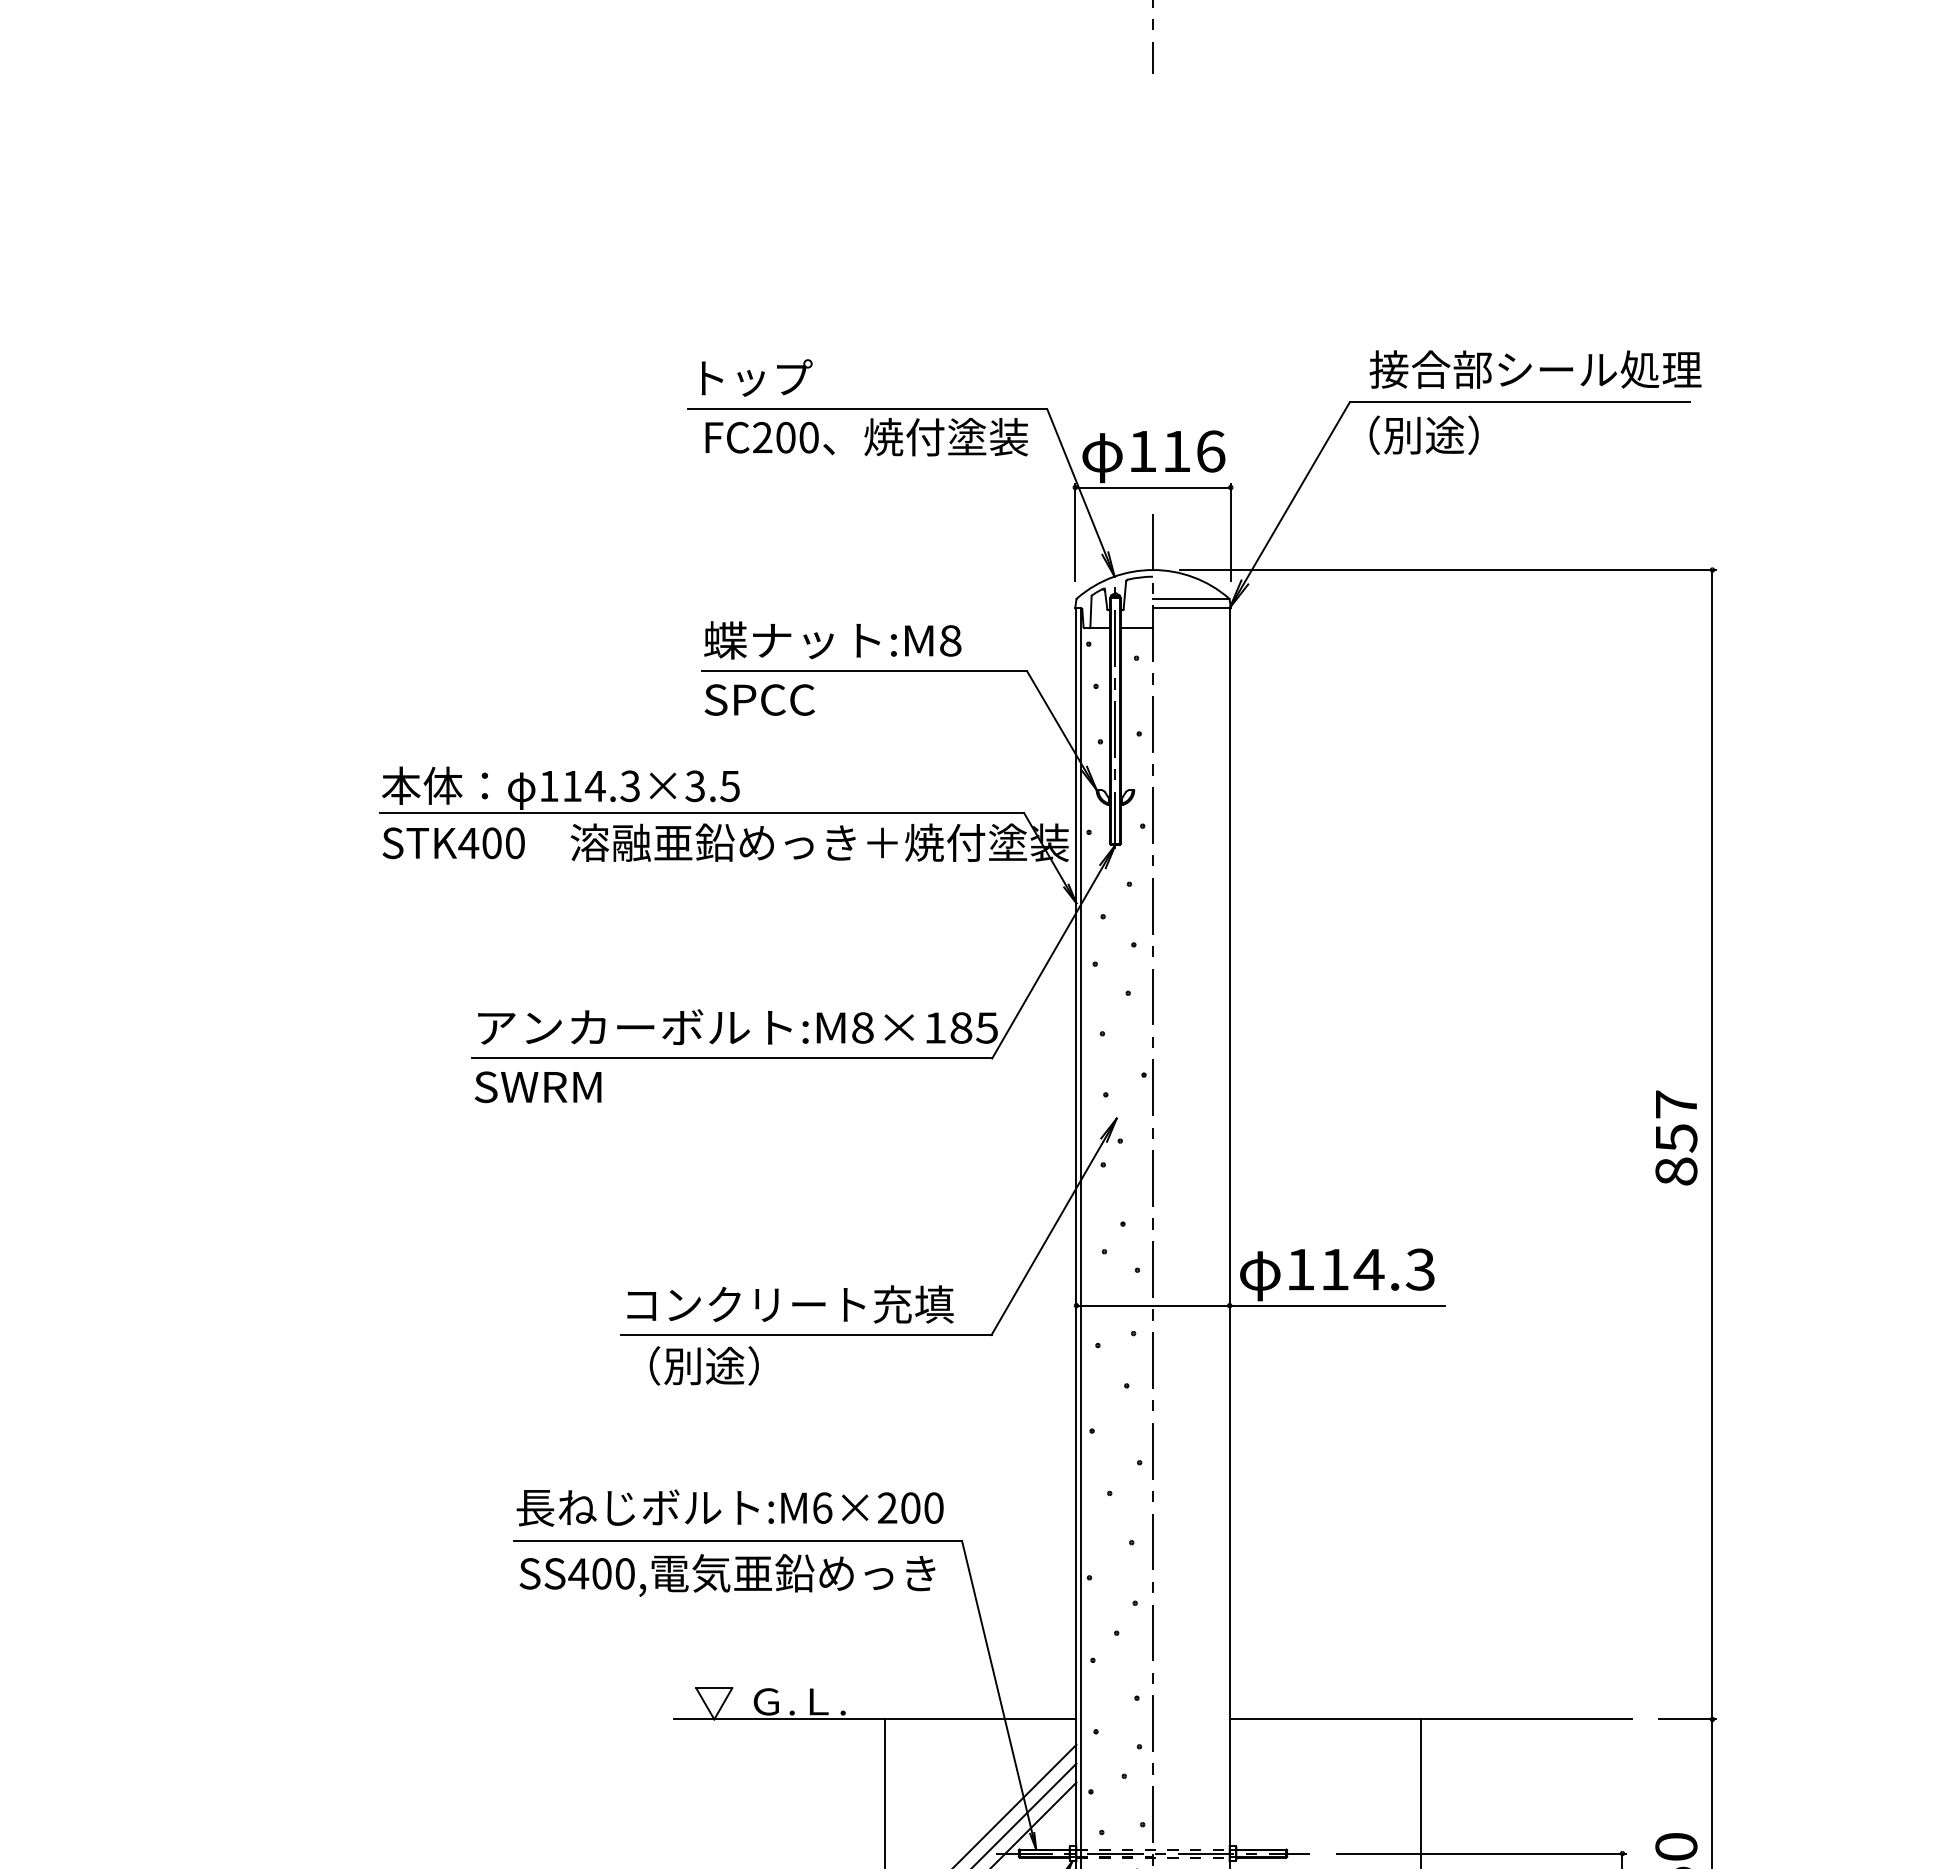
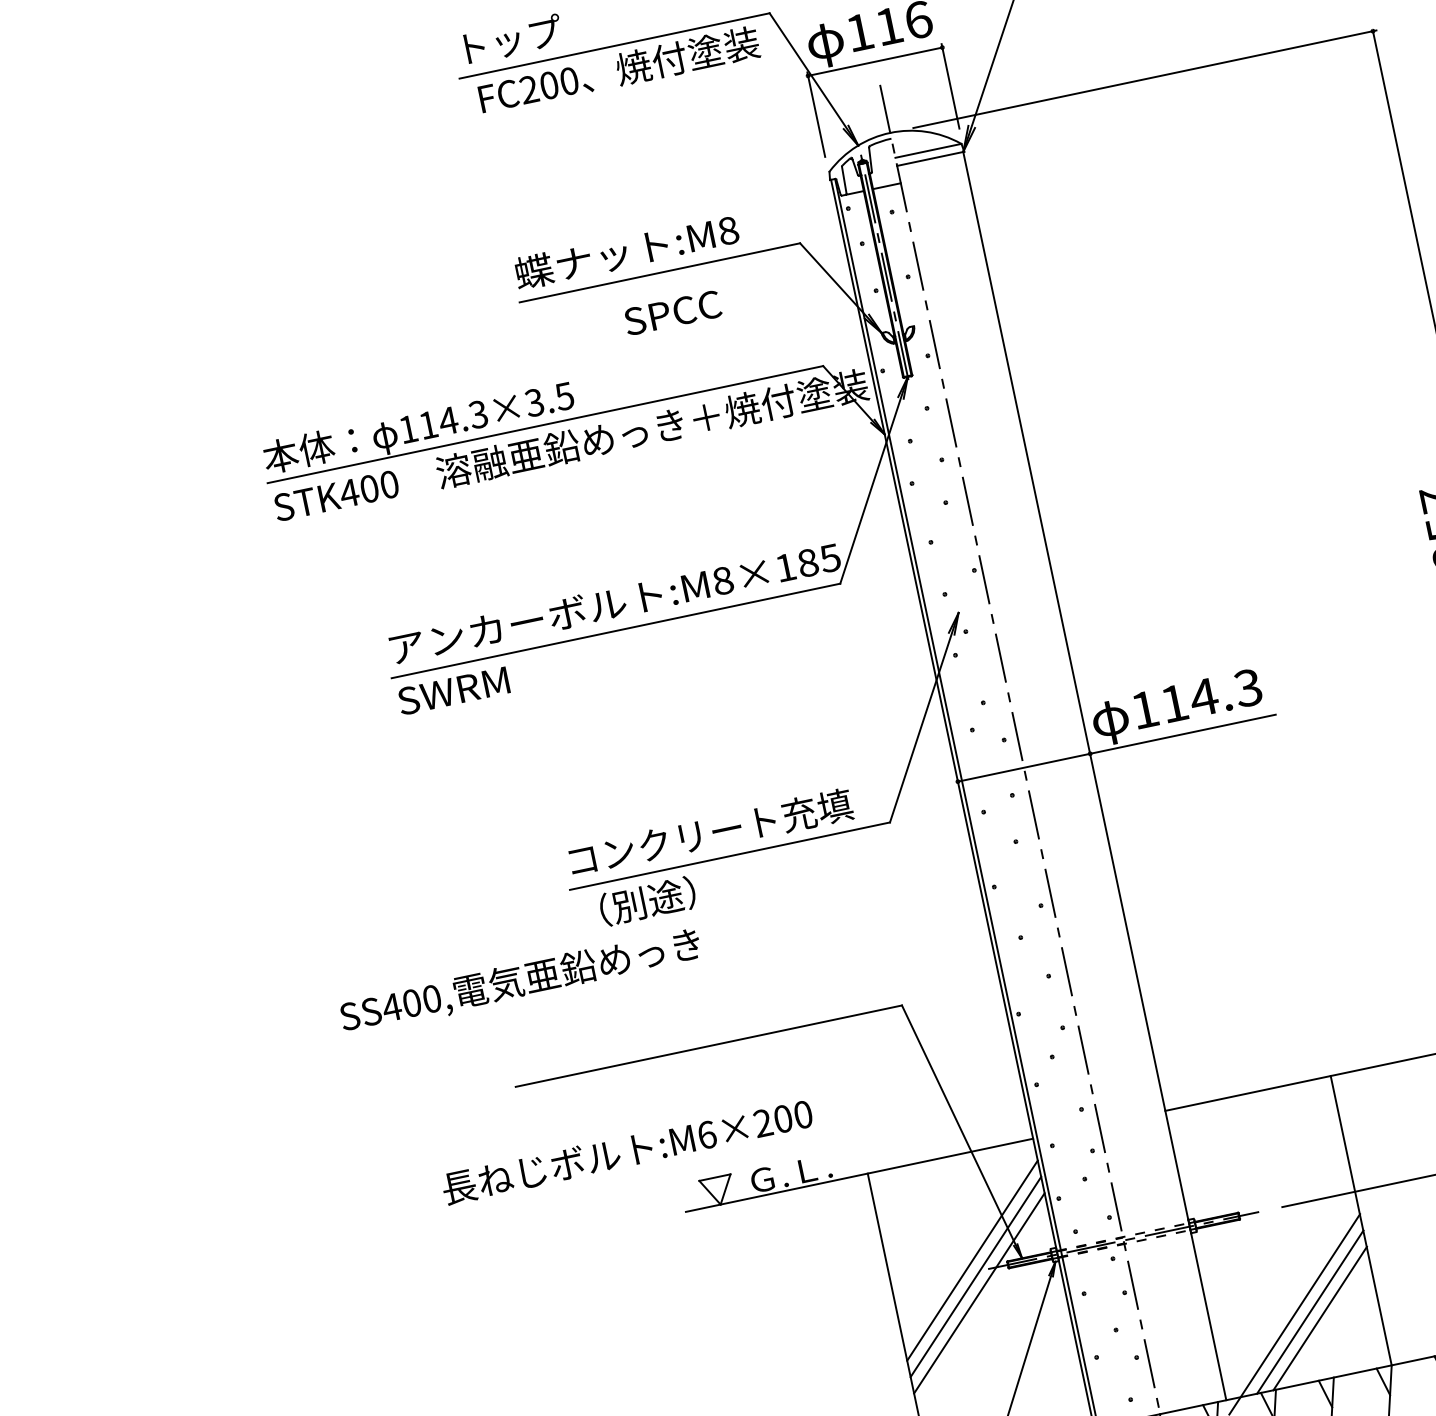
text: (759, 699) -> (672, 312), moved
text: (729, 1507) -> (626, 1151), moved
text: (727, 1575) -> (520, 981), moved

